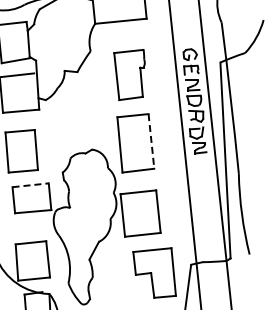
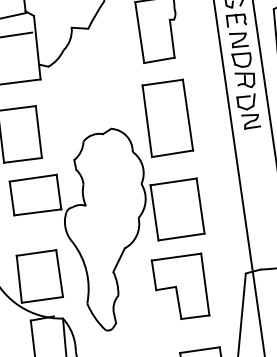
line: (151, 141) -> (188, 115), dashed -> solid
line: (31, 185) -> (34, 178), dashed -> solid
part: (154, 272) -> (180, 286), moved

